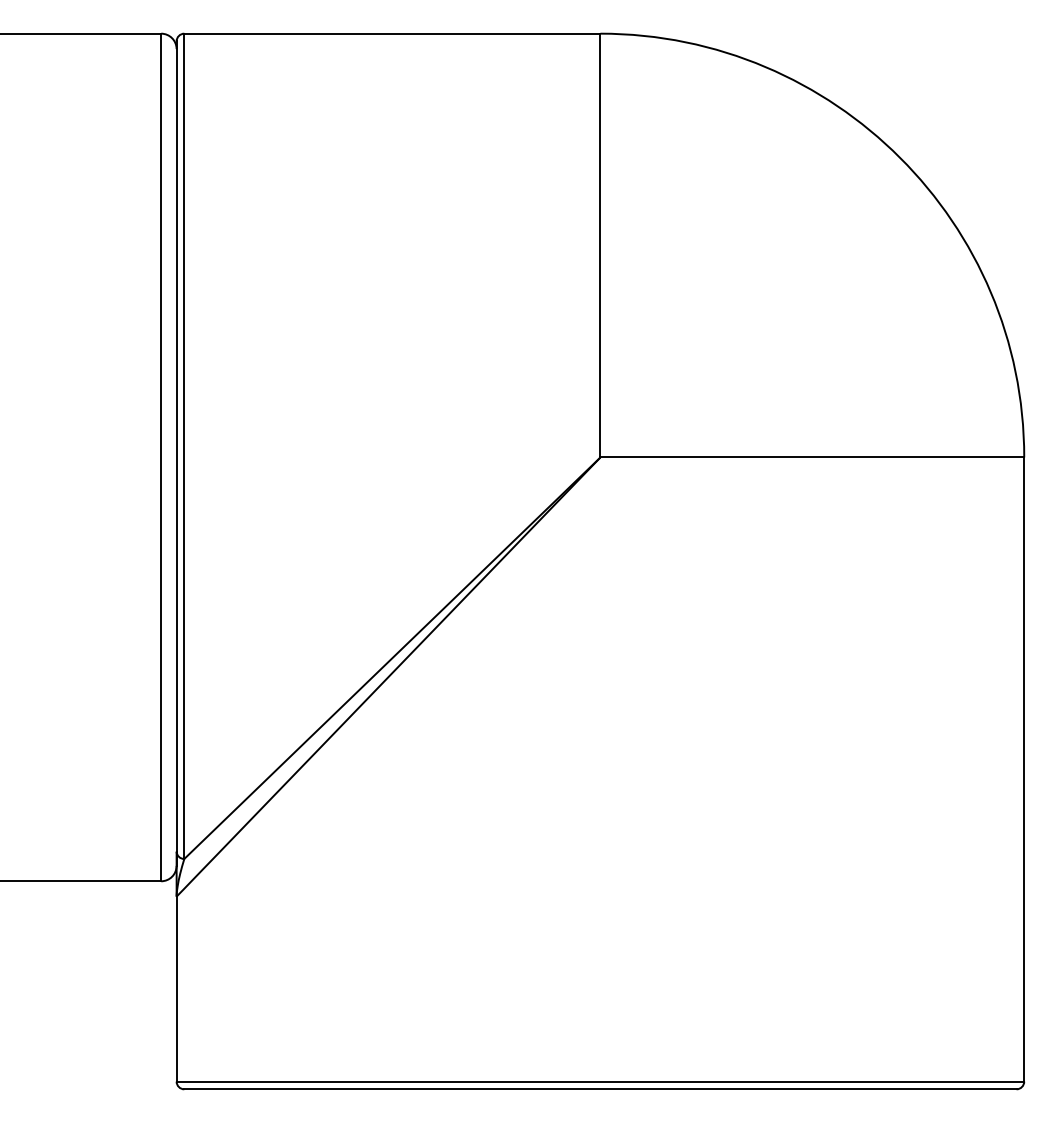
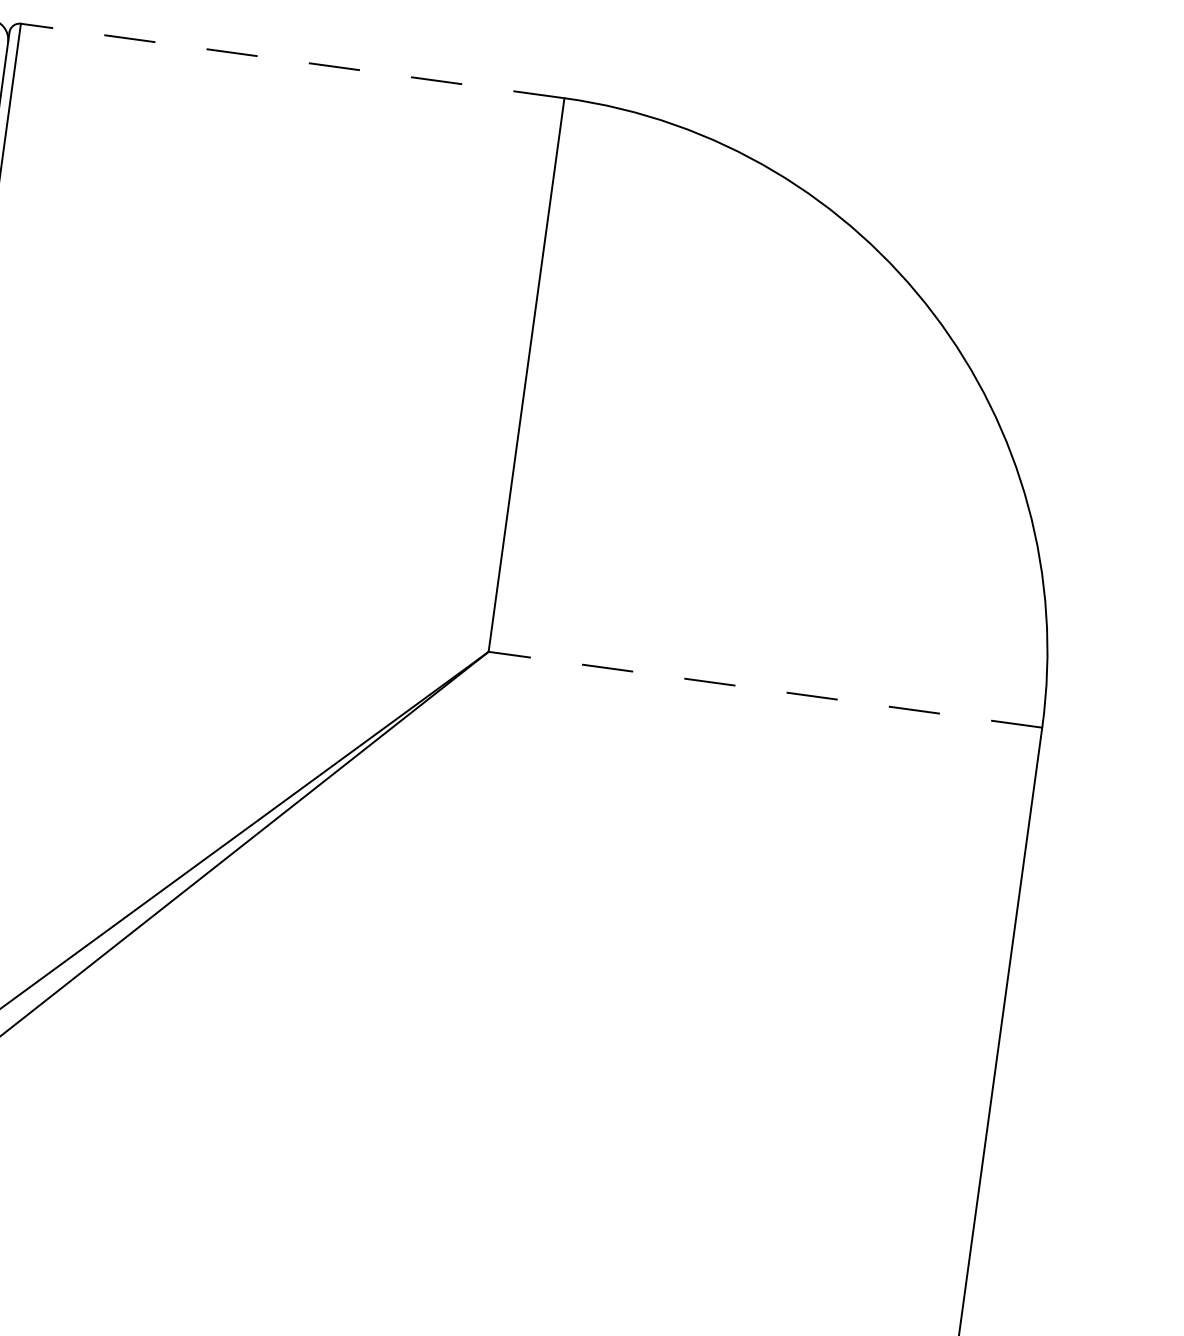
line: (391, 33) -> (291, 60), solid -> dashed
line: (812, 457) -> (765, 689), solid -> dashed

